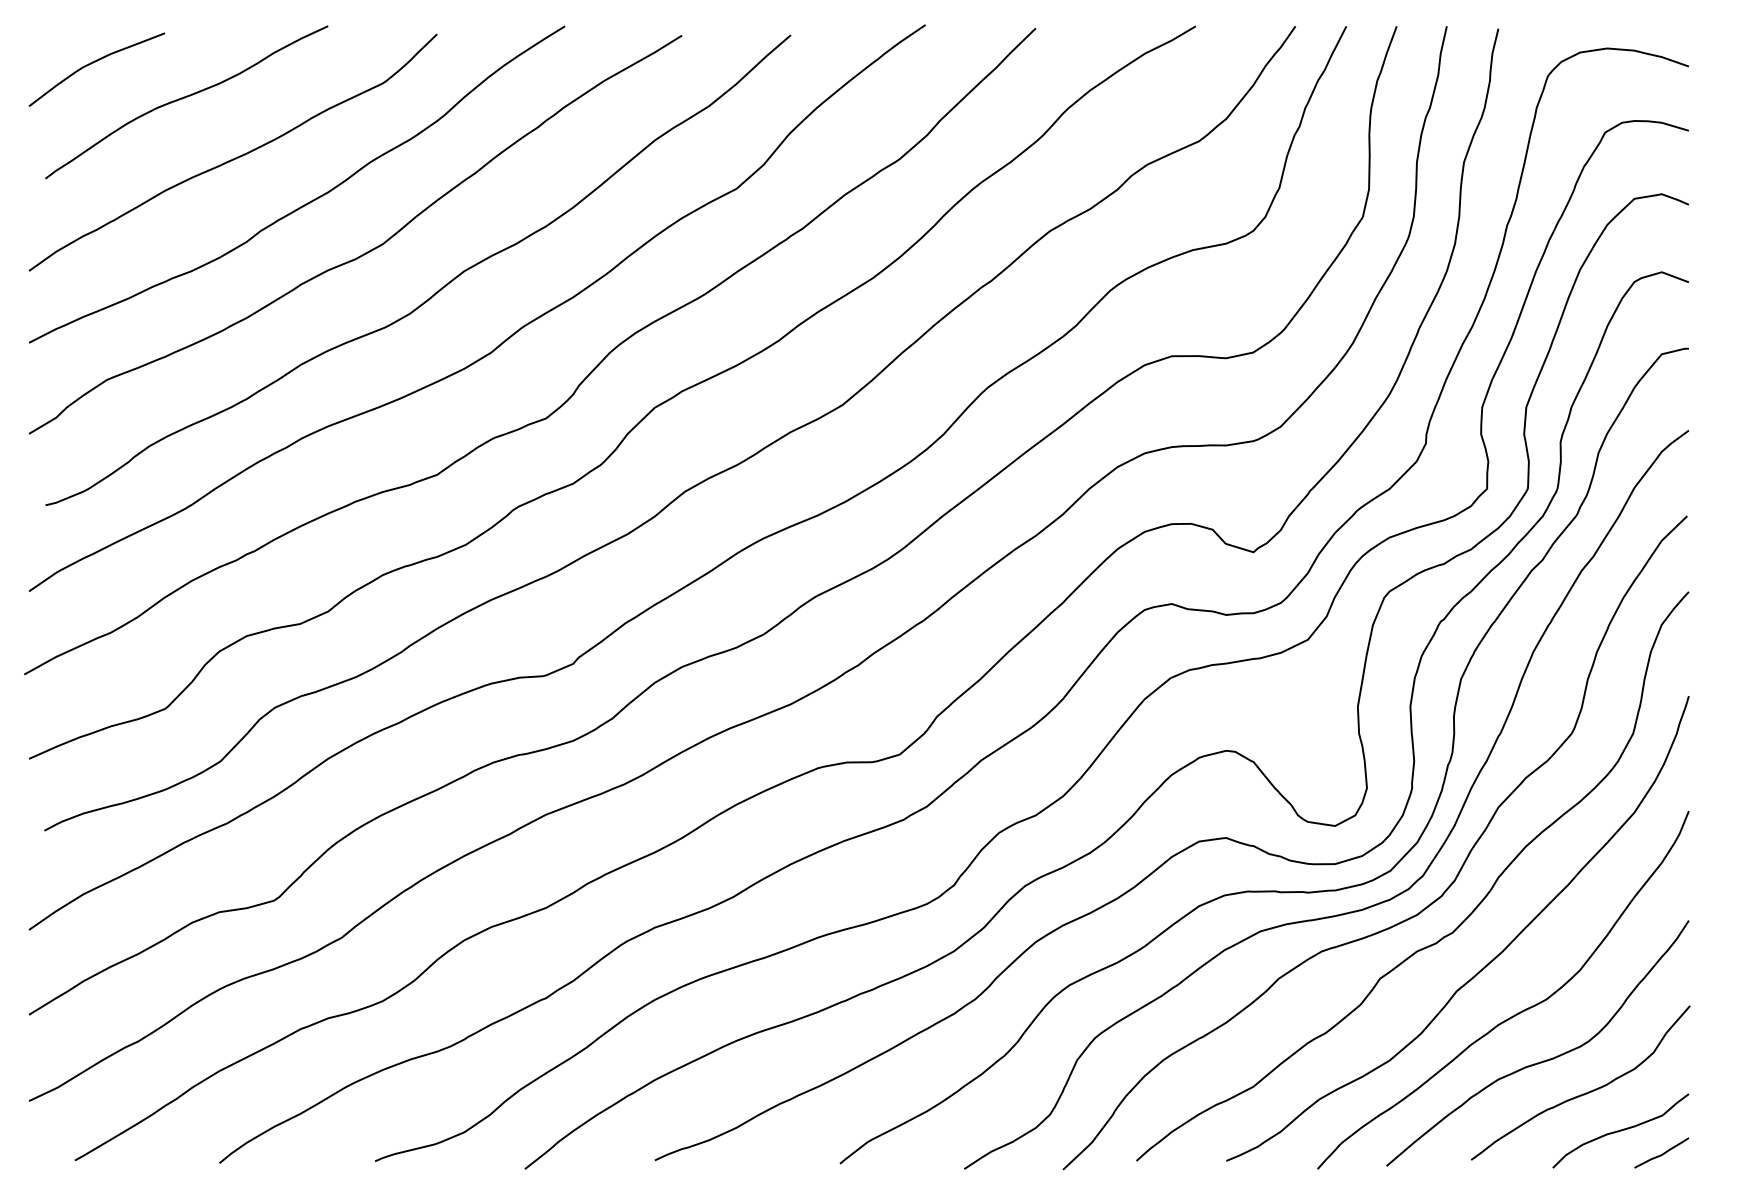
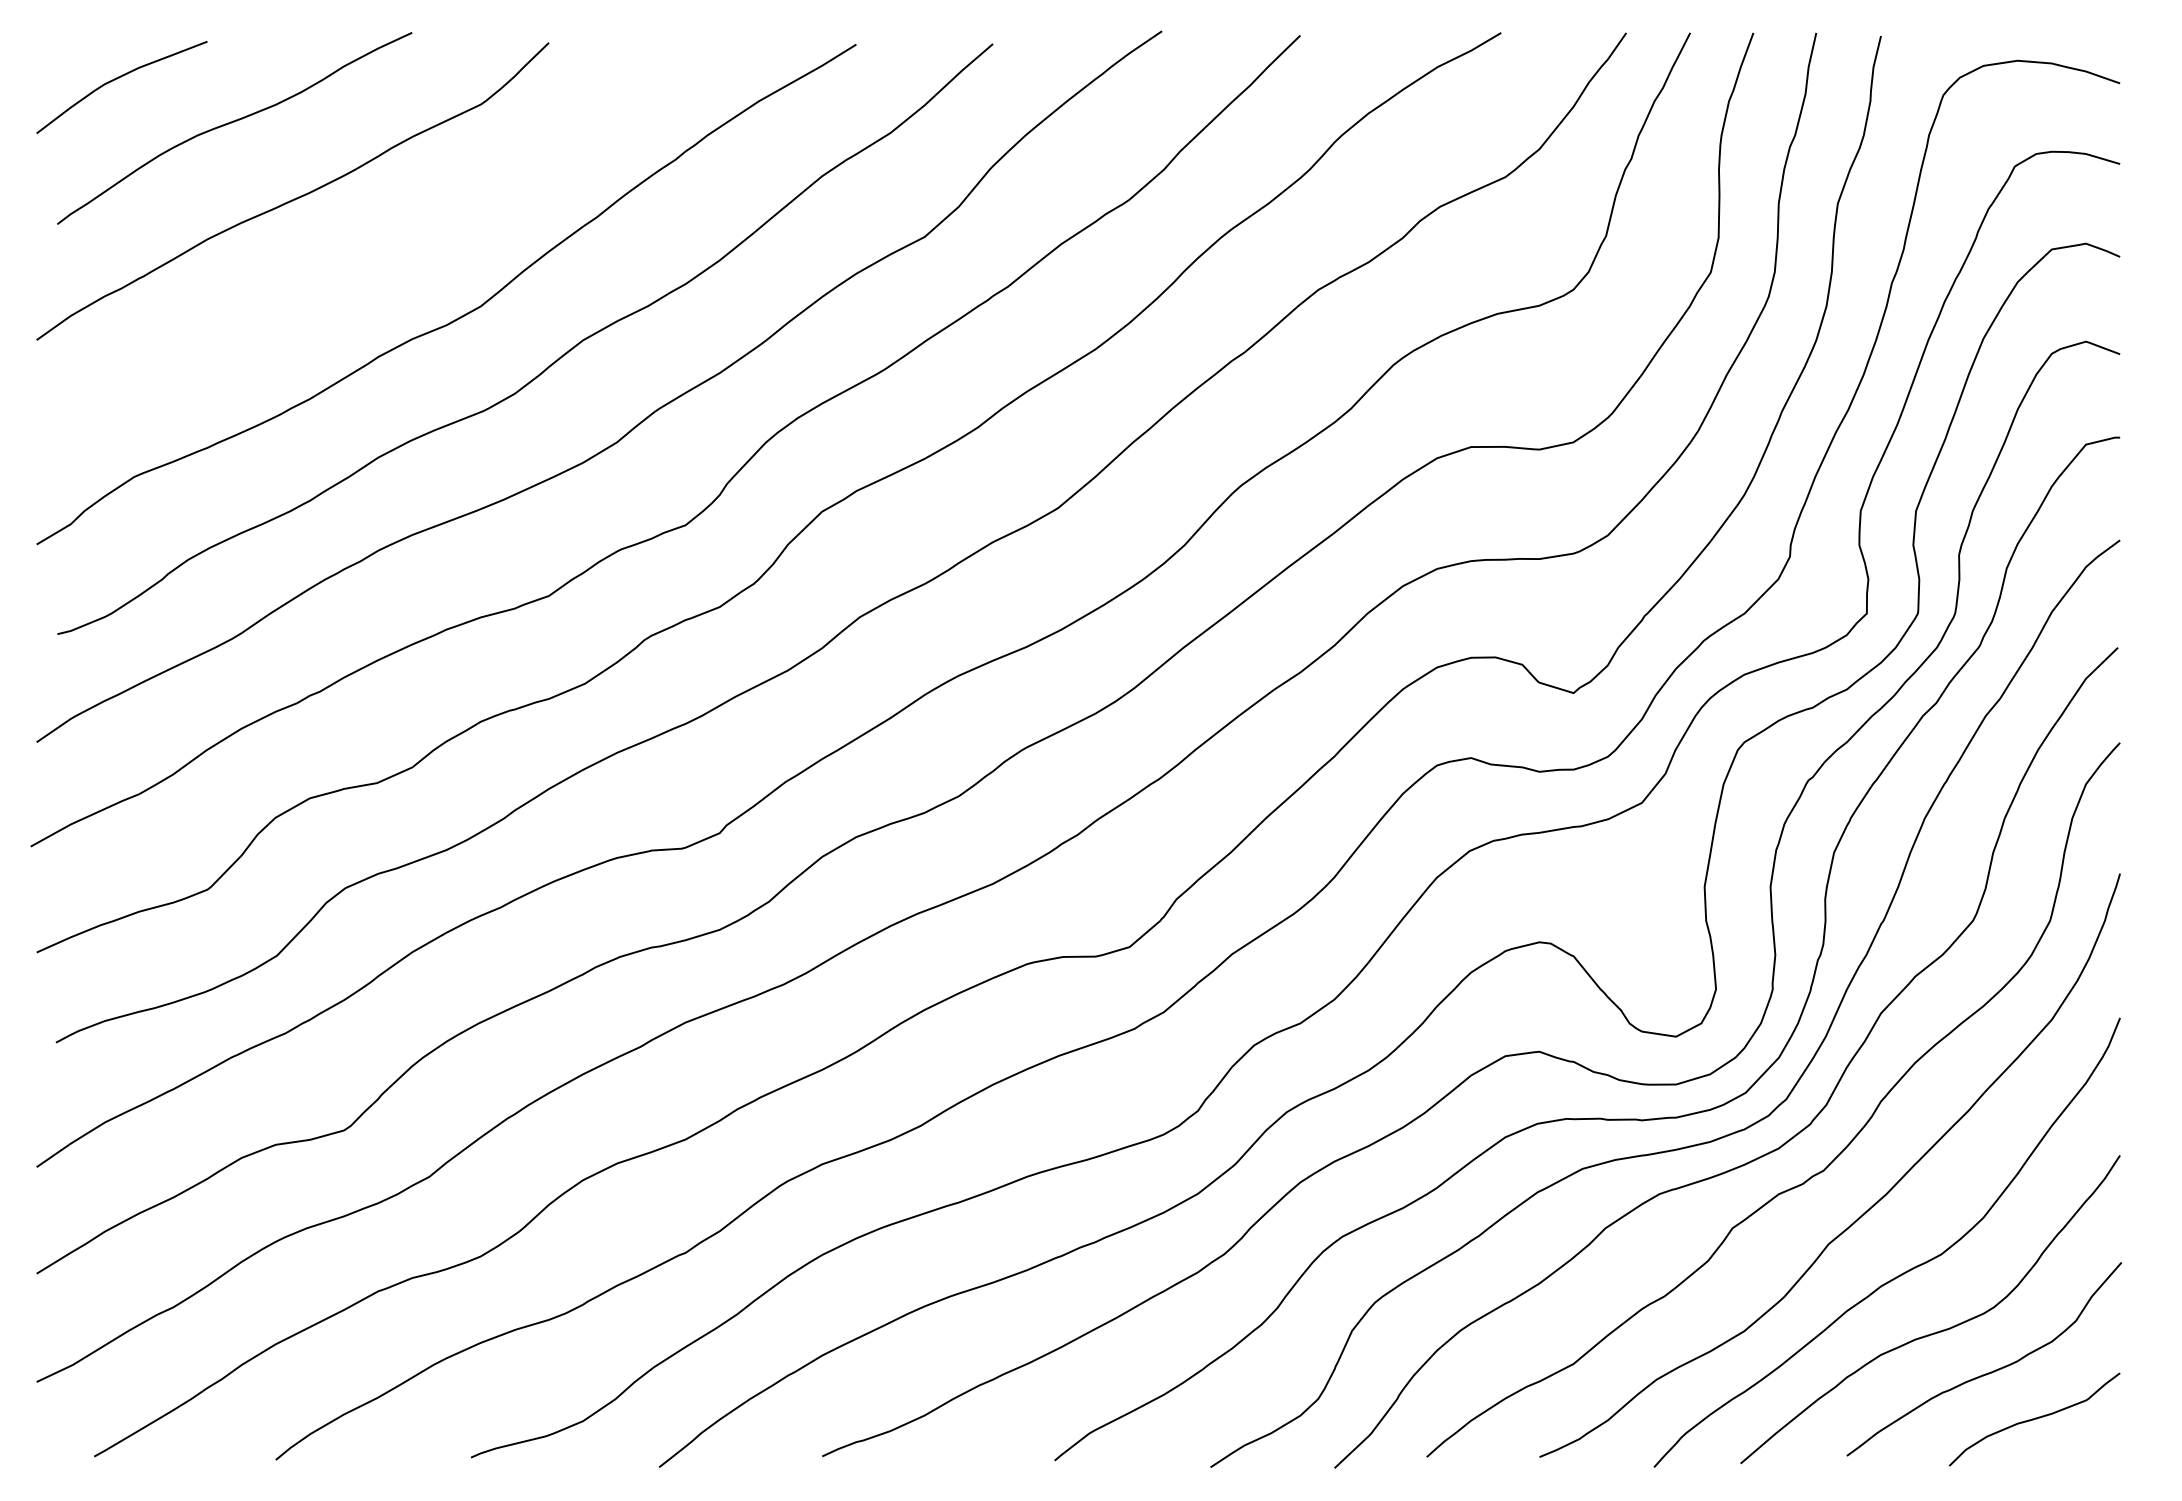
curve: (306, 203) -> (384, 255), removed
curve: (1662, 1153) -> (2087, 1447), removed

